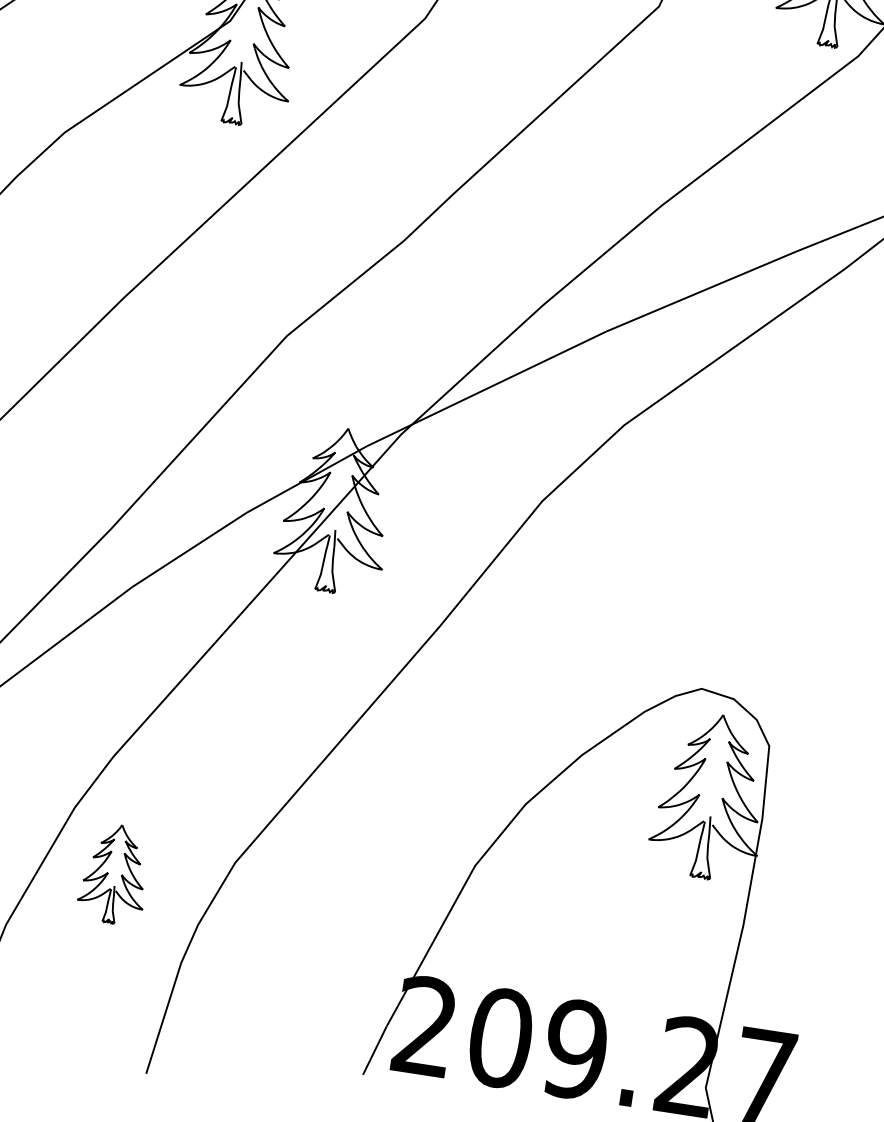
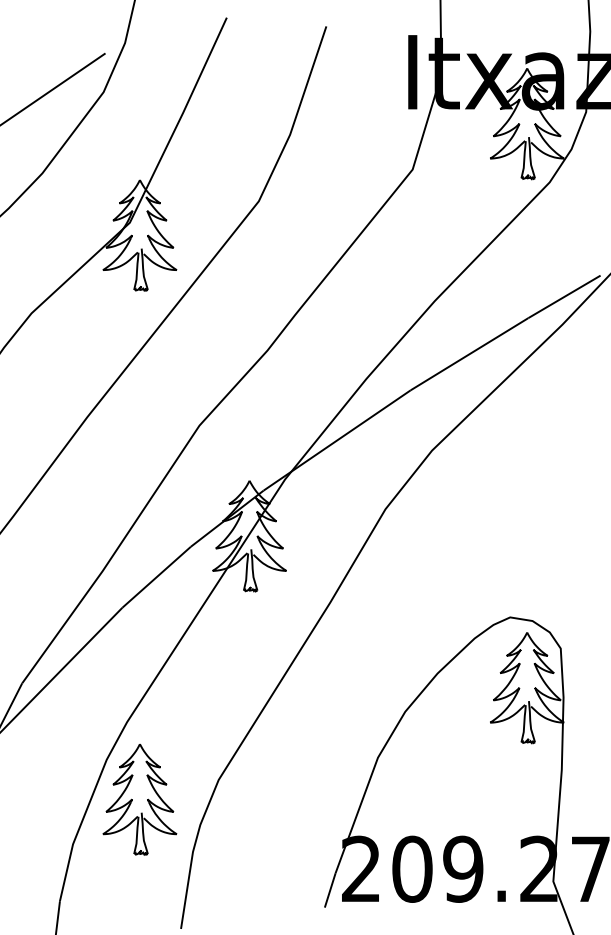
part: (114, 873) -> (139, 799), size x1.67

